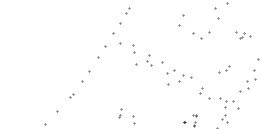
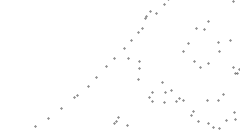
part: (148, 60) -> (150, 96), moved
part: (224, 69) -> (216, 98), size x1.6
part: (184, 78) -> (179, 99), size x0.6

